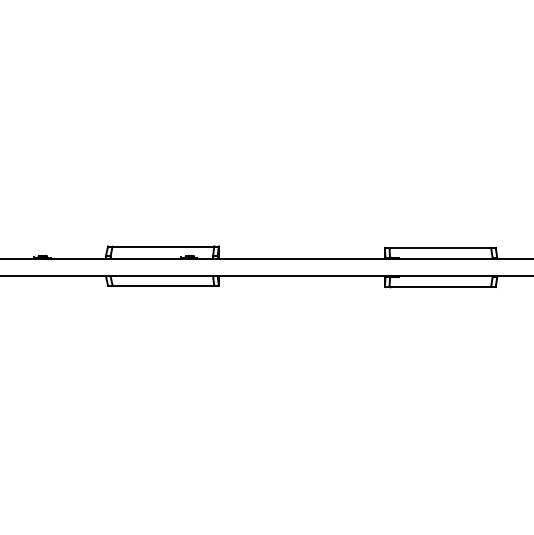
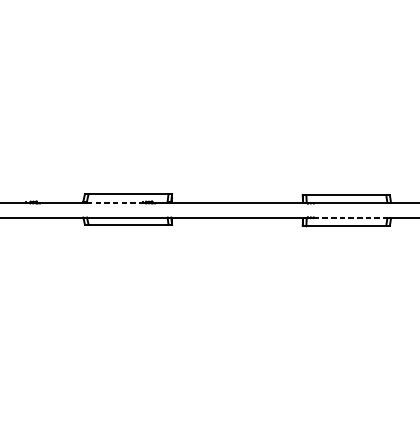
line: (146, 258) -> (115, 203), solid -> dashed
line: (445, 276) -> (350, 217), solid -> dashed

